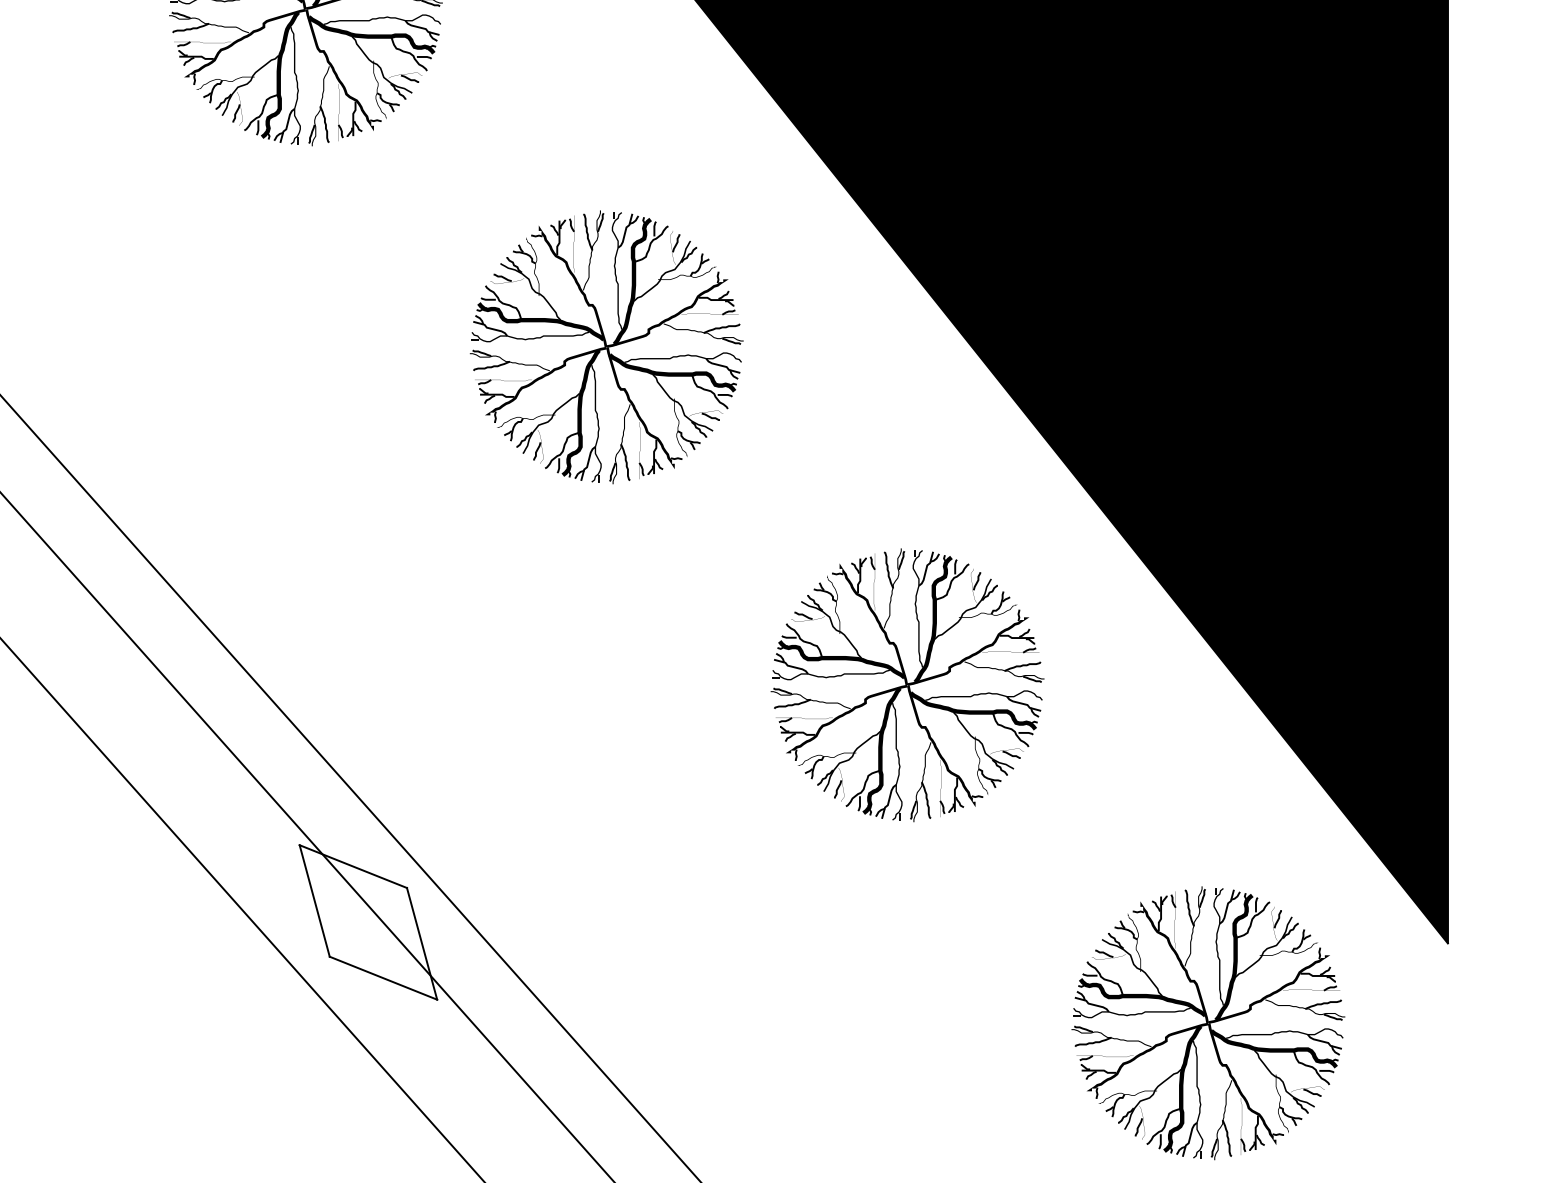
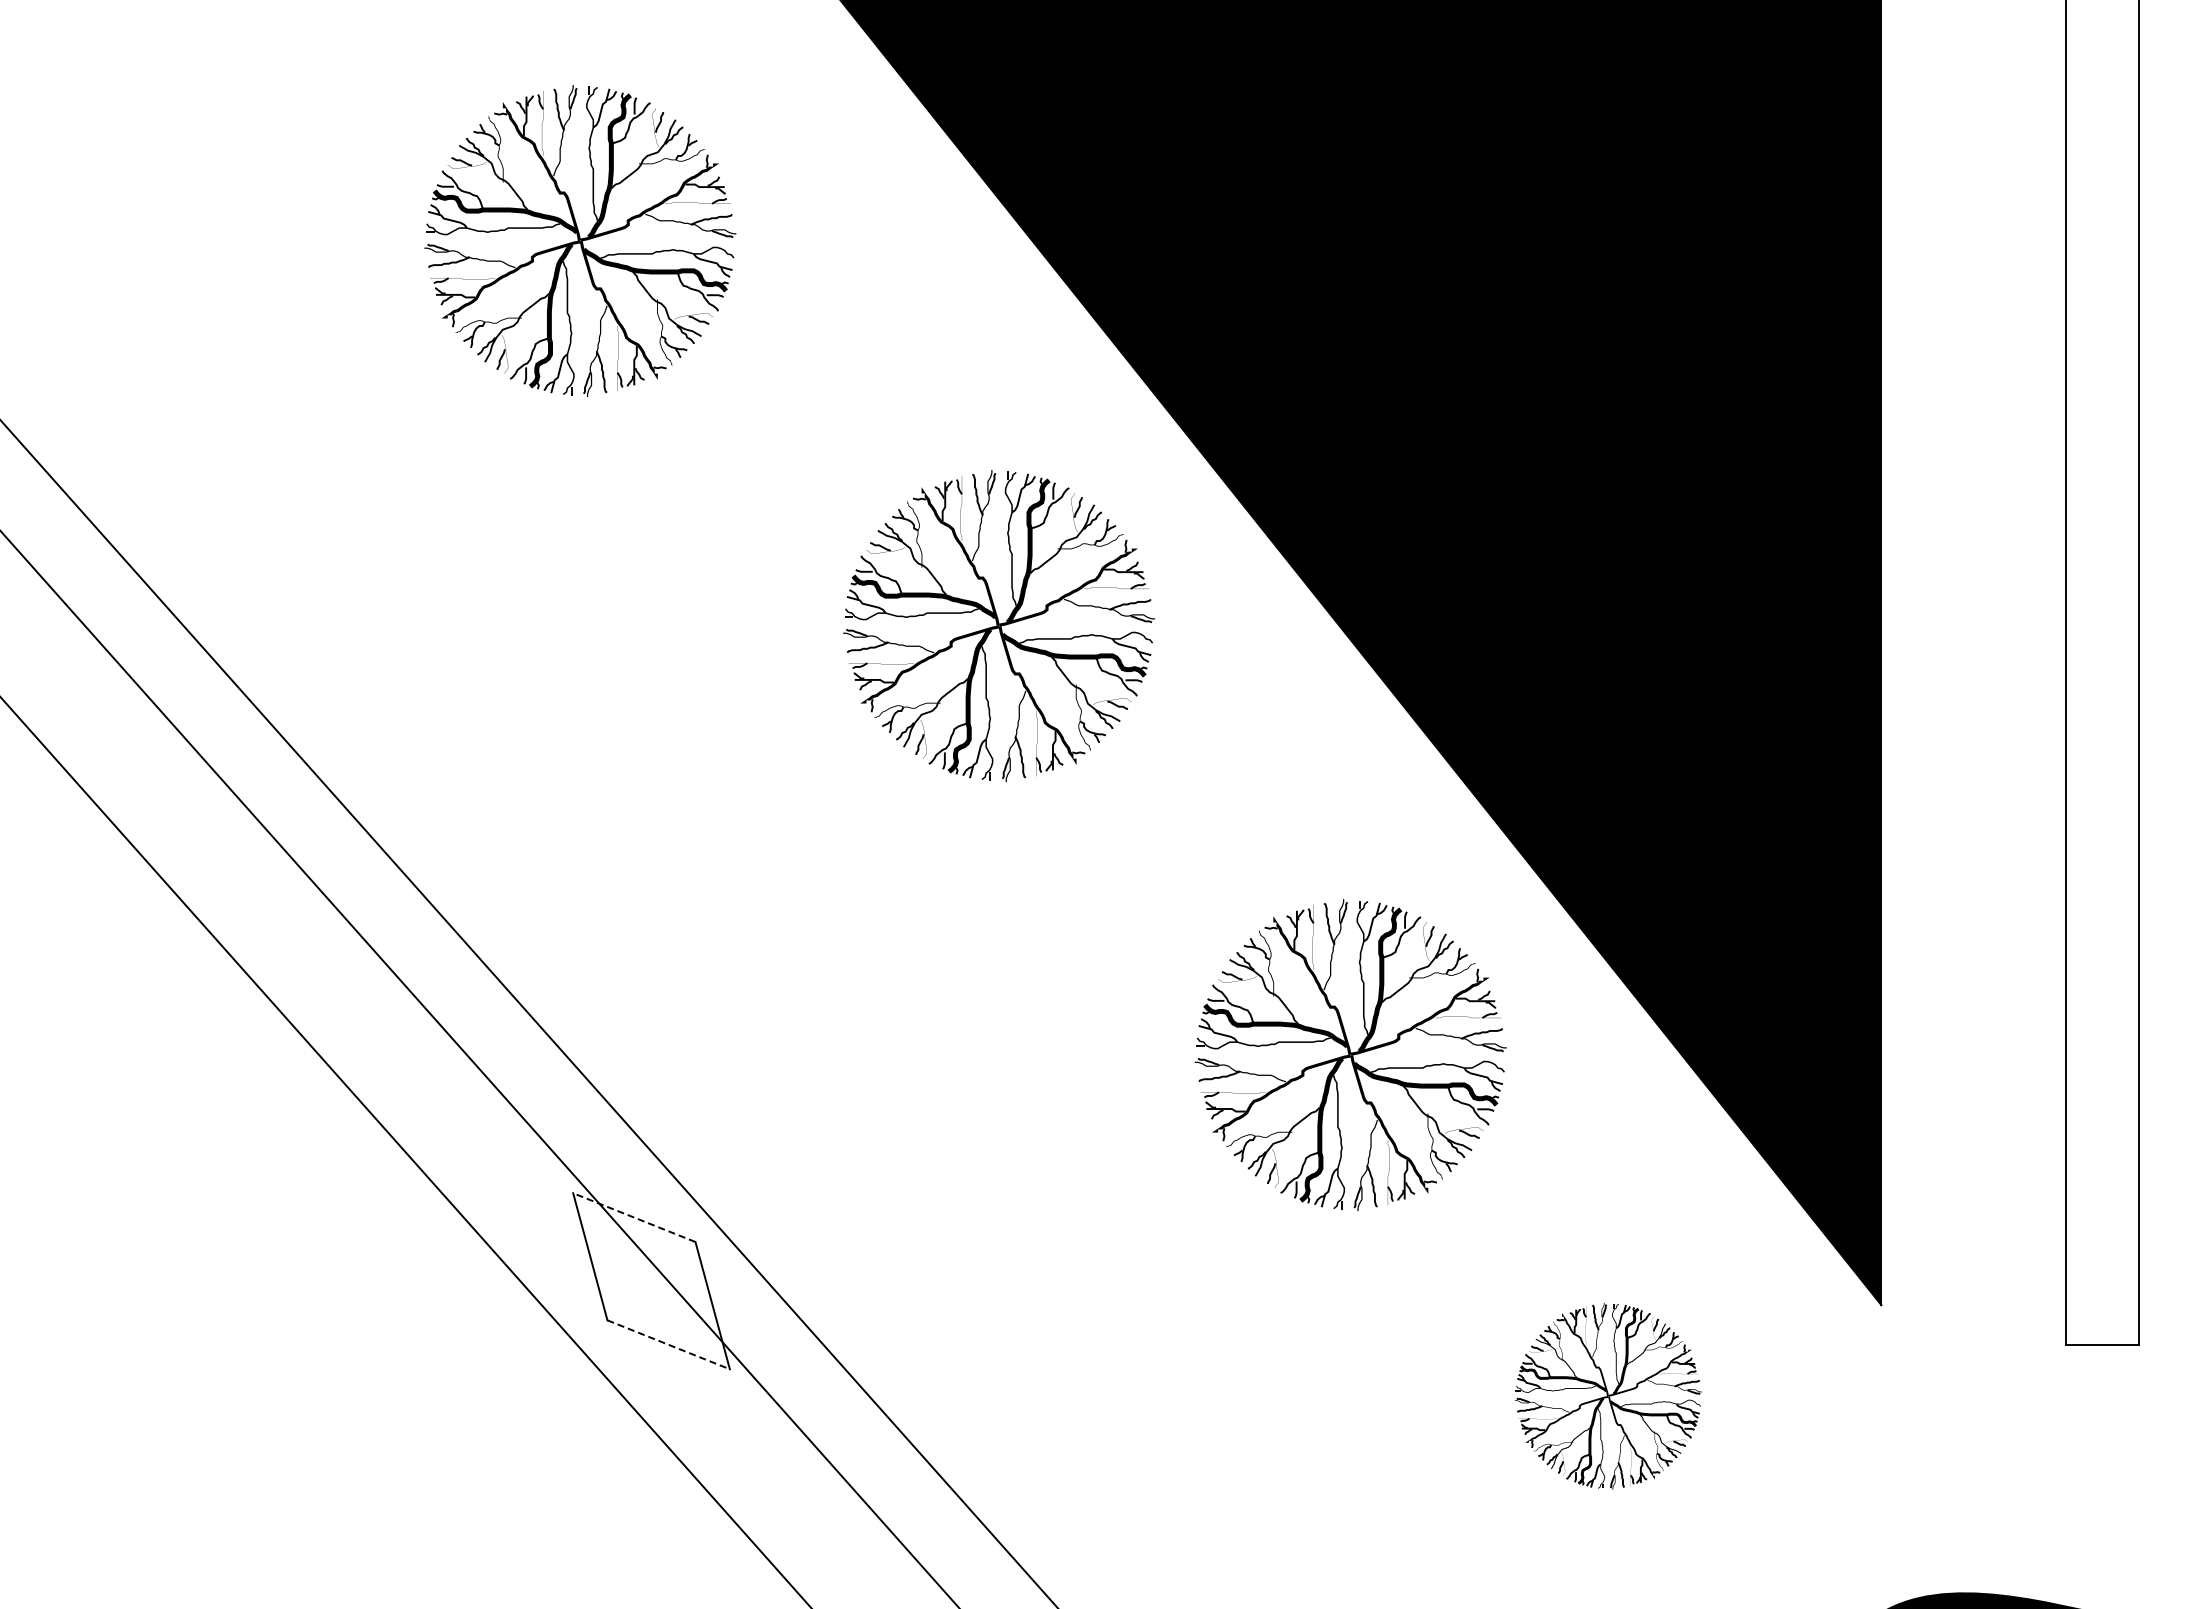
part: (606, 346) -> (998, 625), moved
part: (907, 684) -> (1350, 1054), moved
line: (353, 866) -> (634, 1217), solid -> dashed
line: (383, 977) -> (668, 1344), solid -> dashed
part: (1208, 1023) -> (1608, 1396), size x0.6

